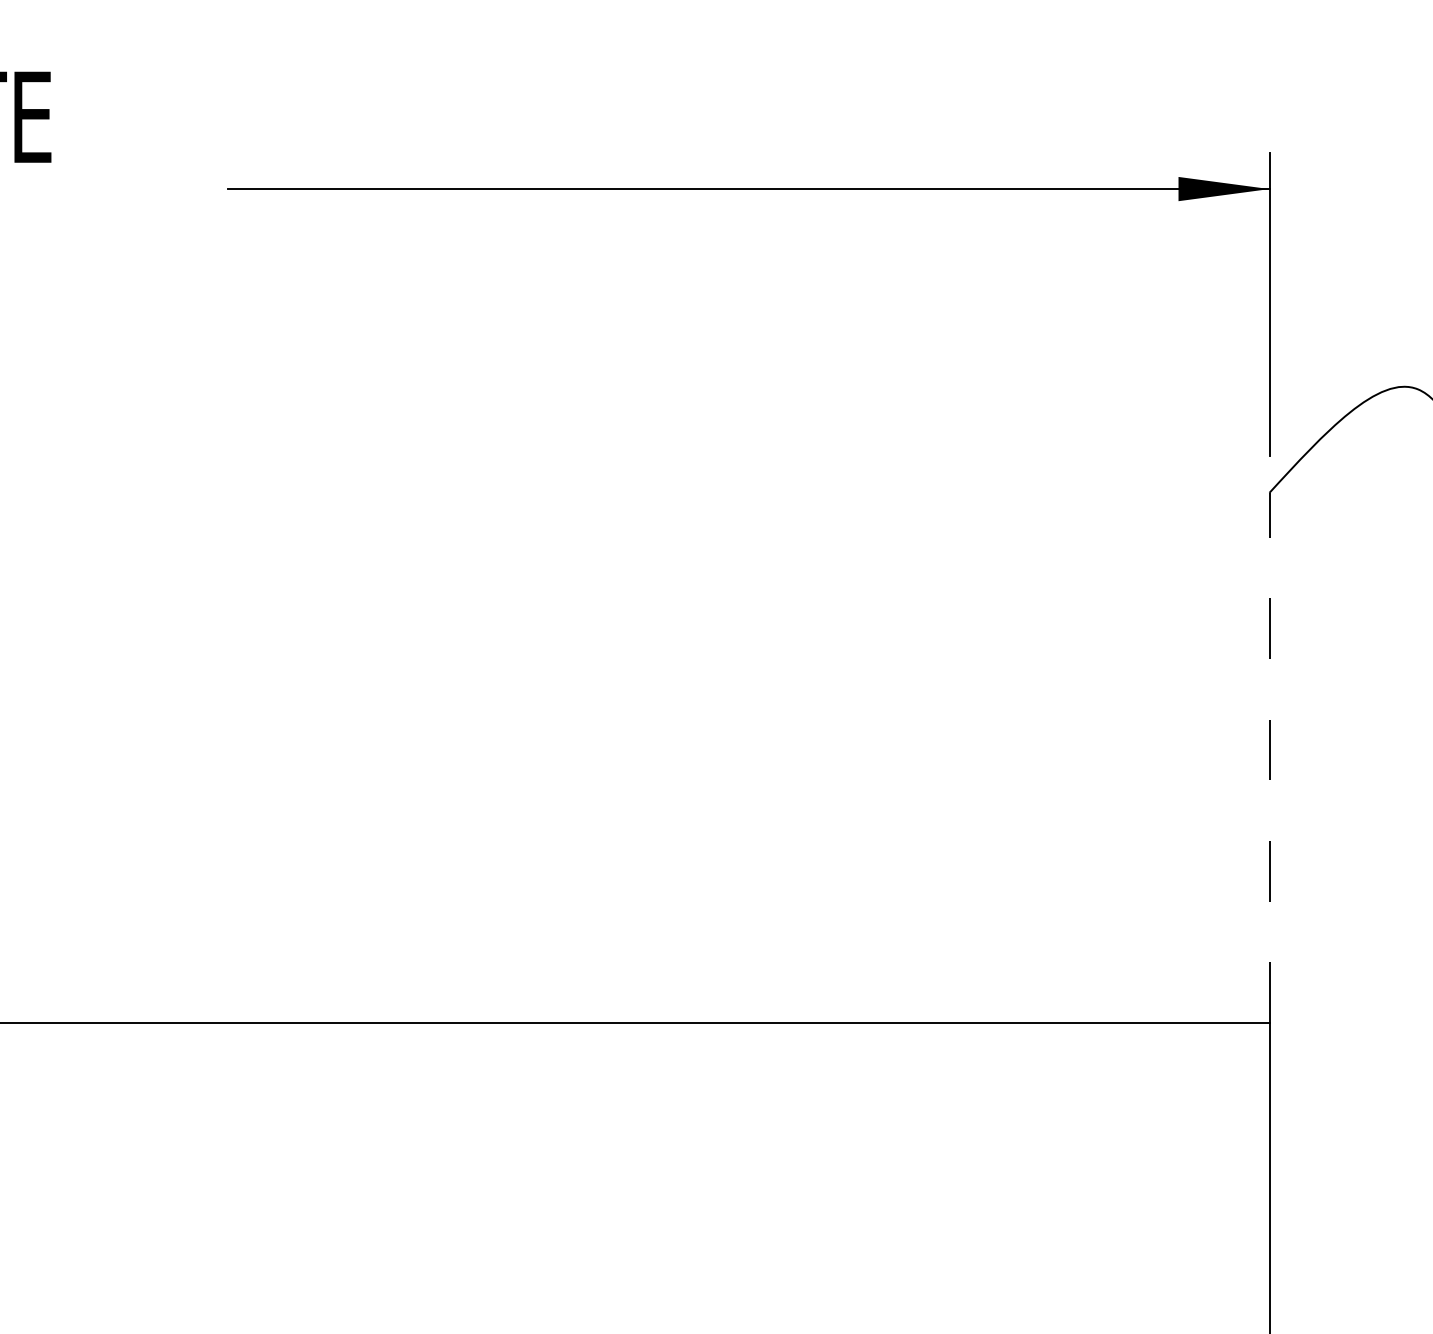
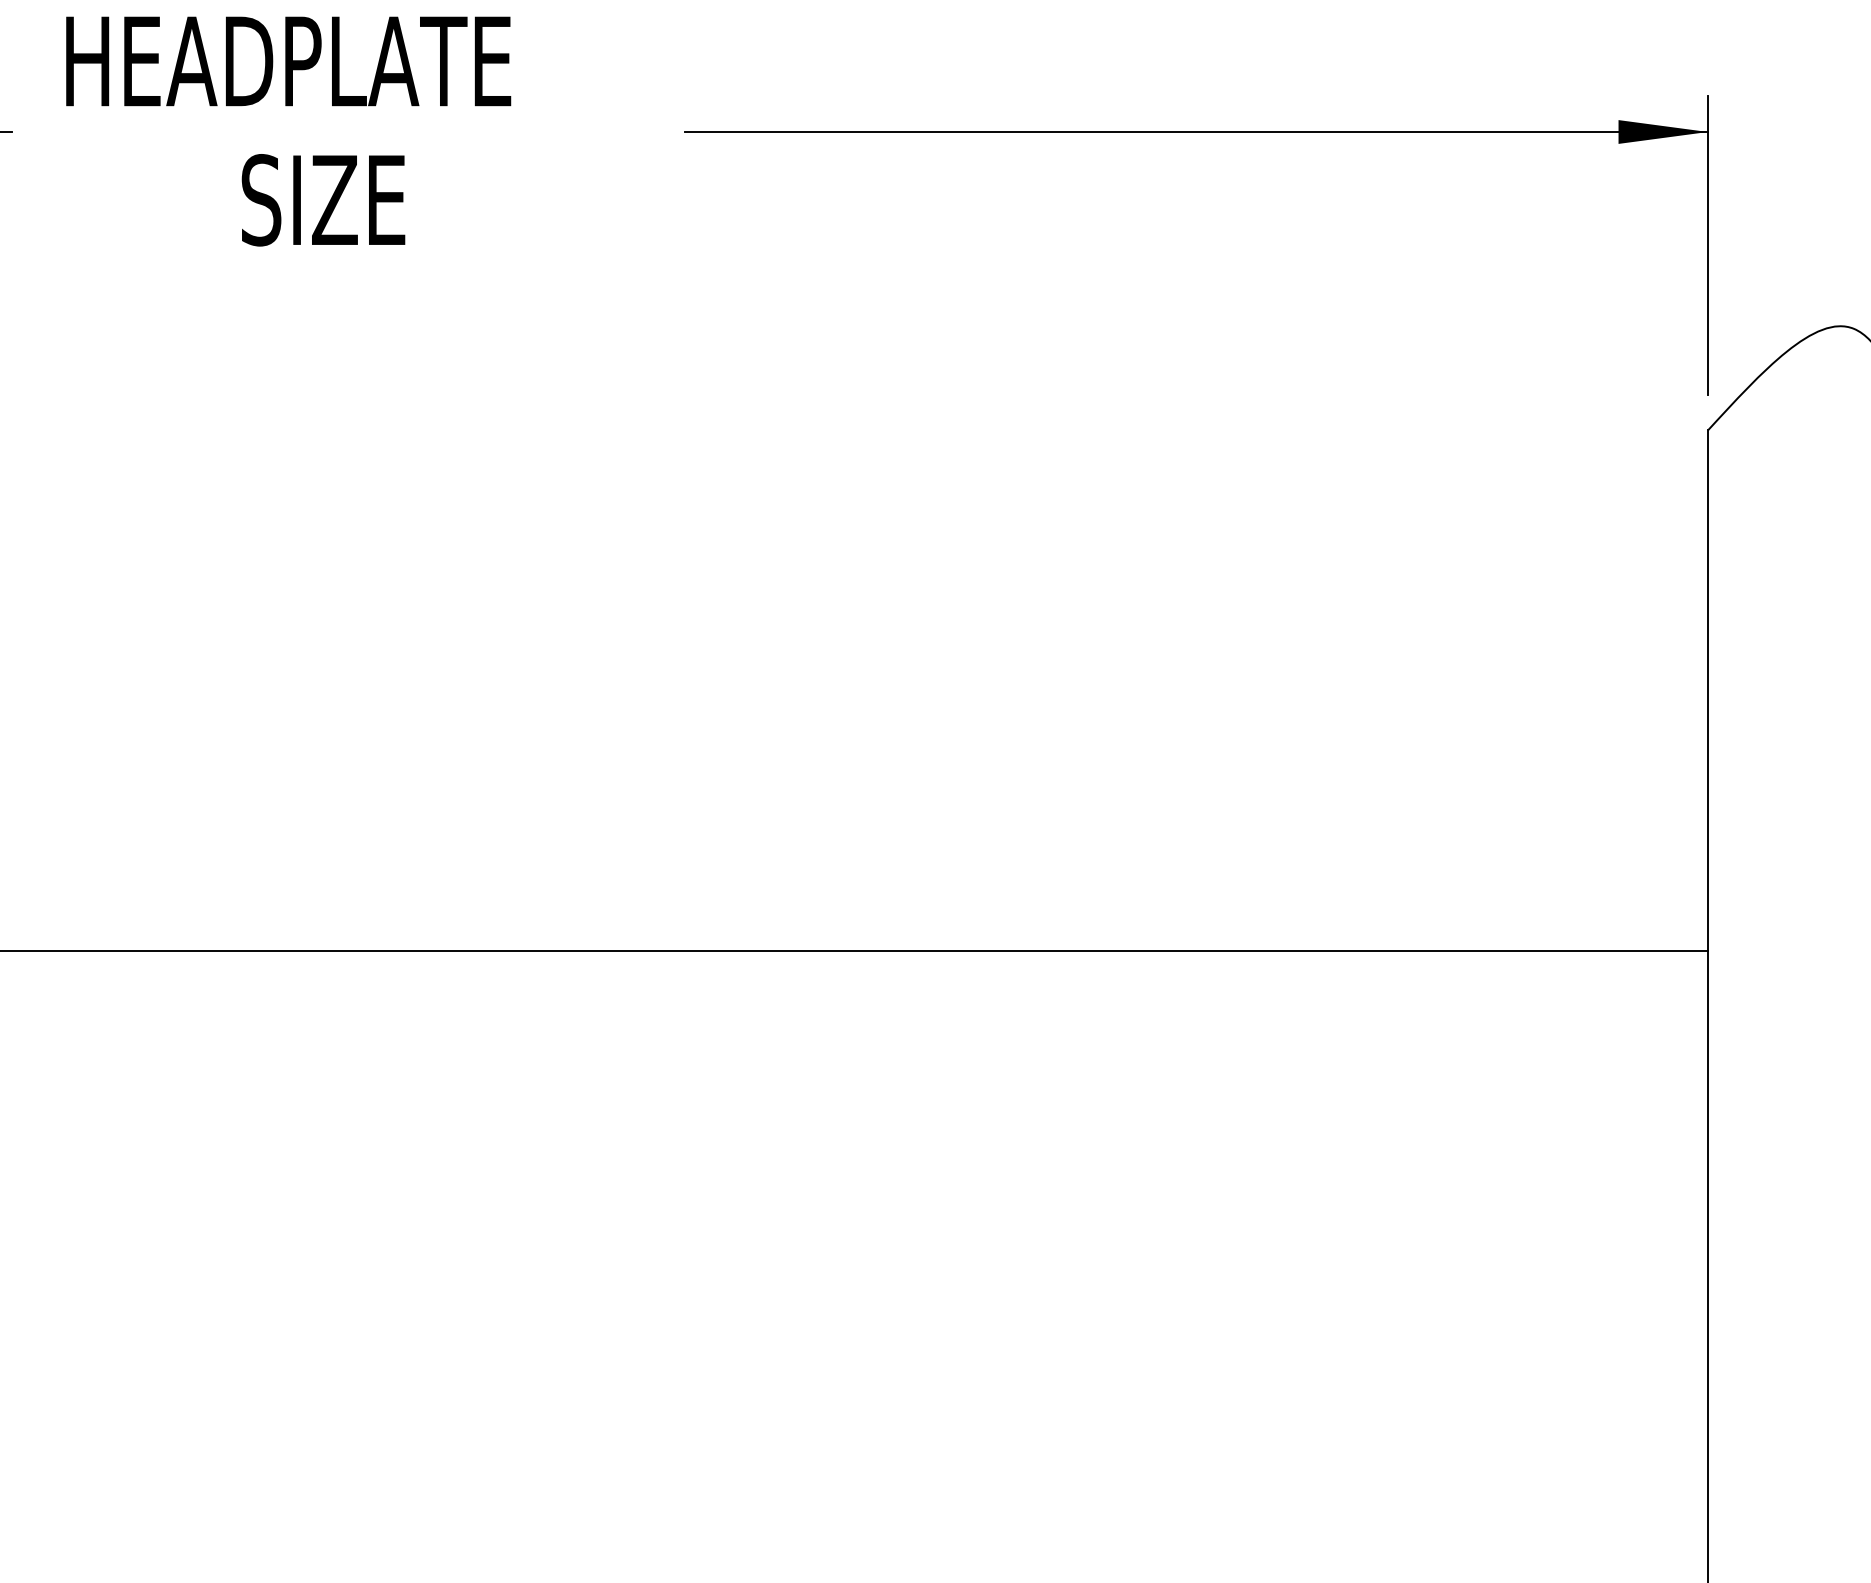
line: (1269, 757) -> (1707, 690), dashed -> solid

